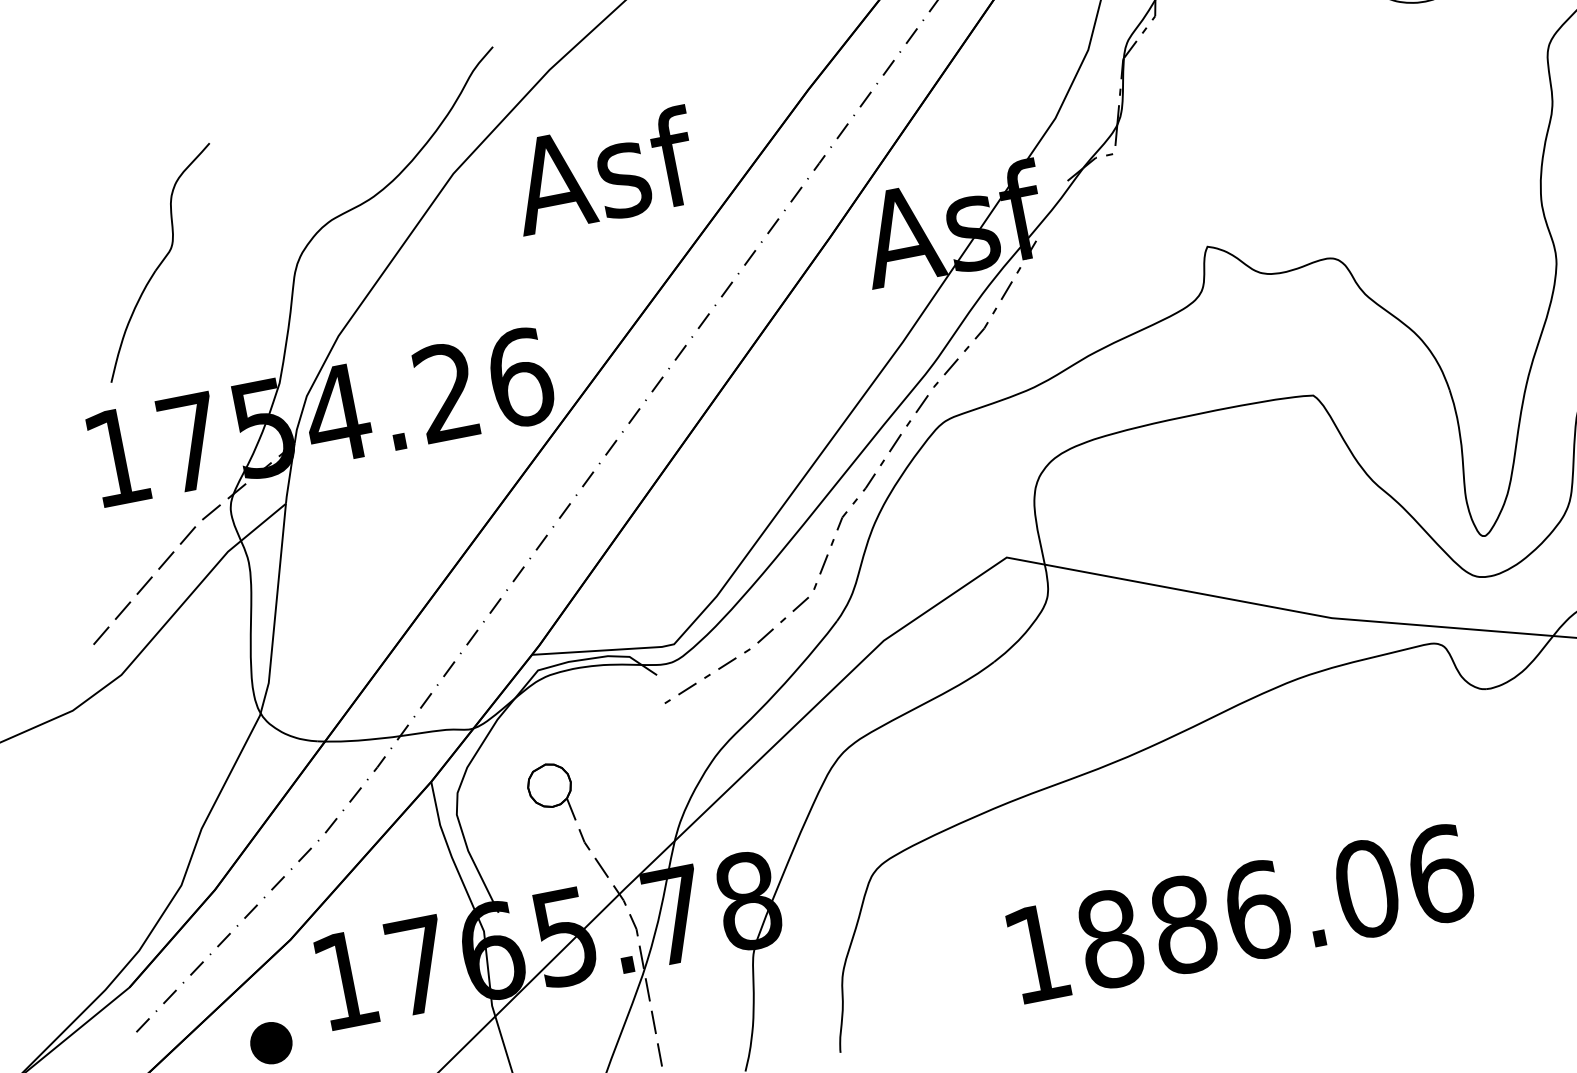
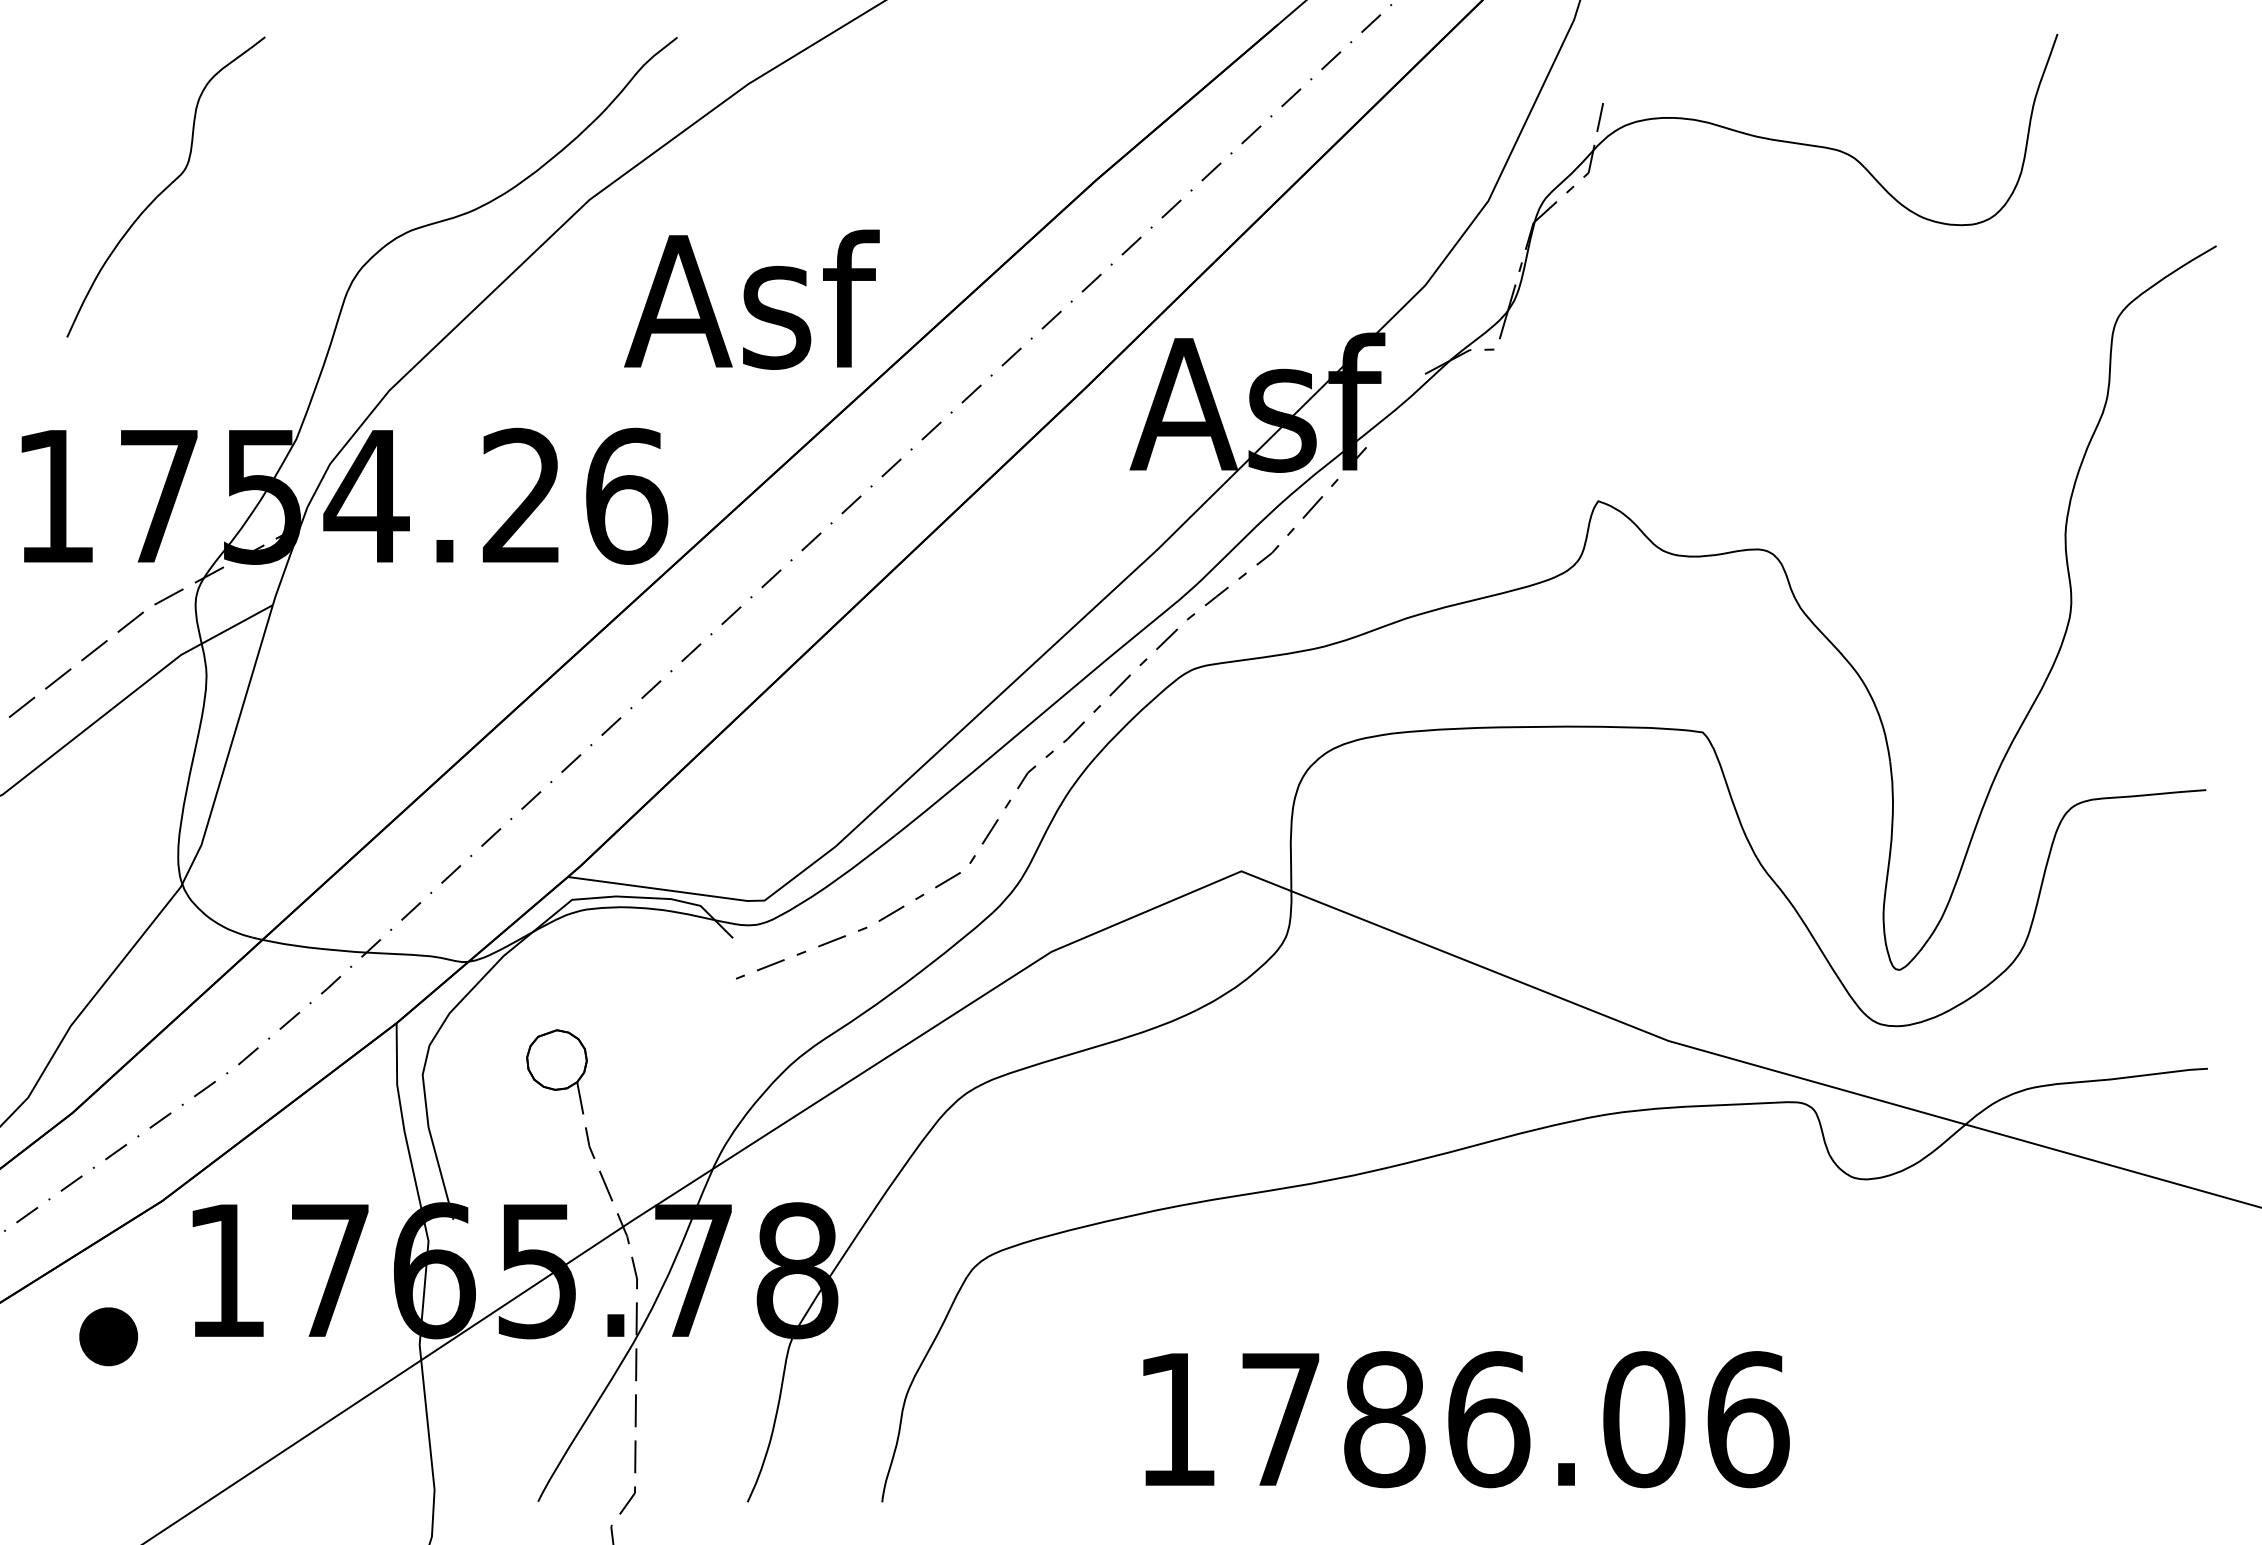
text: (603, 171) -> (751, 299), moved
part: (159, 262) -> (165, 186), moved
text: (1110, 939) -> (1280, 1419), 1886.06 -> 1786.06

